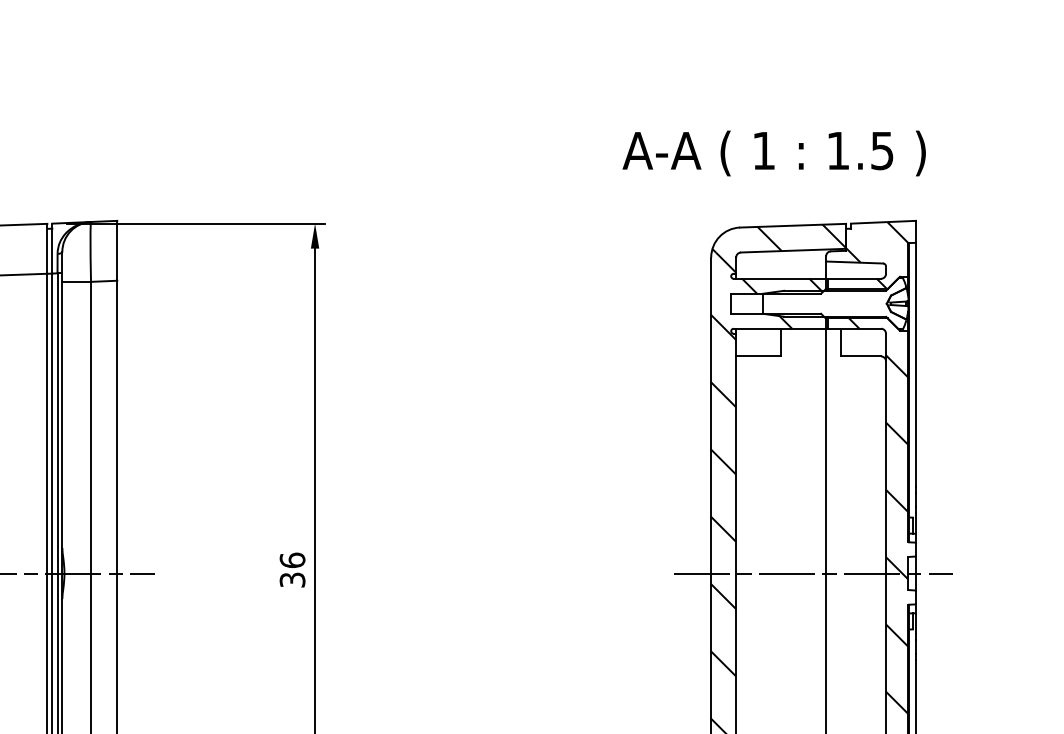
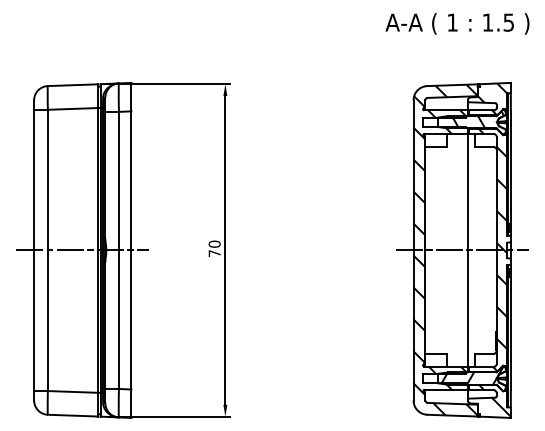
text: (774, 152) -> (457, 23), moved
hatch: (847, 297) -> (478, 119), added
text: (292, 569) -> (214, 248), 36 -> 70

